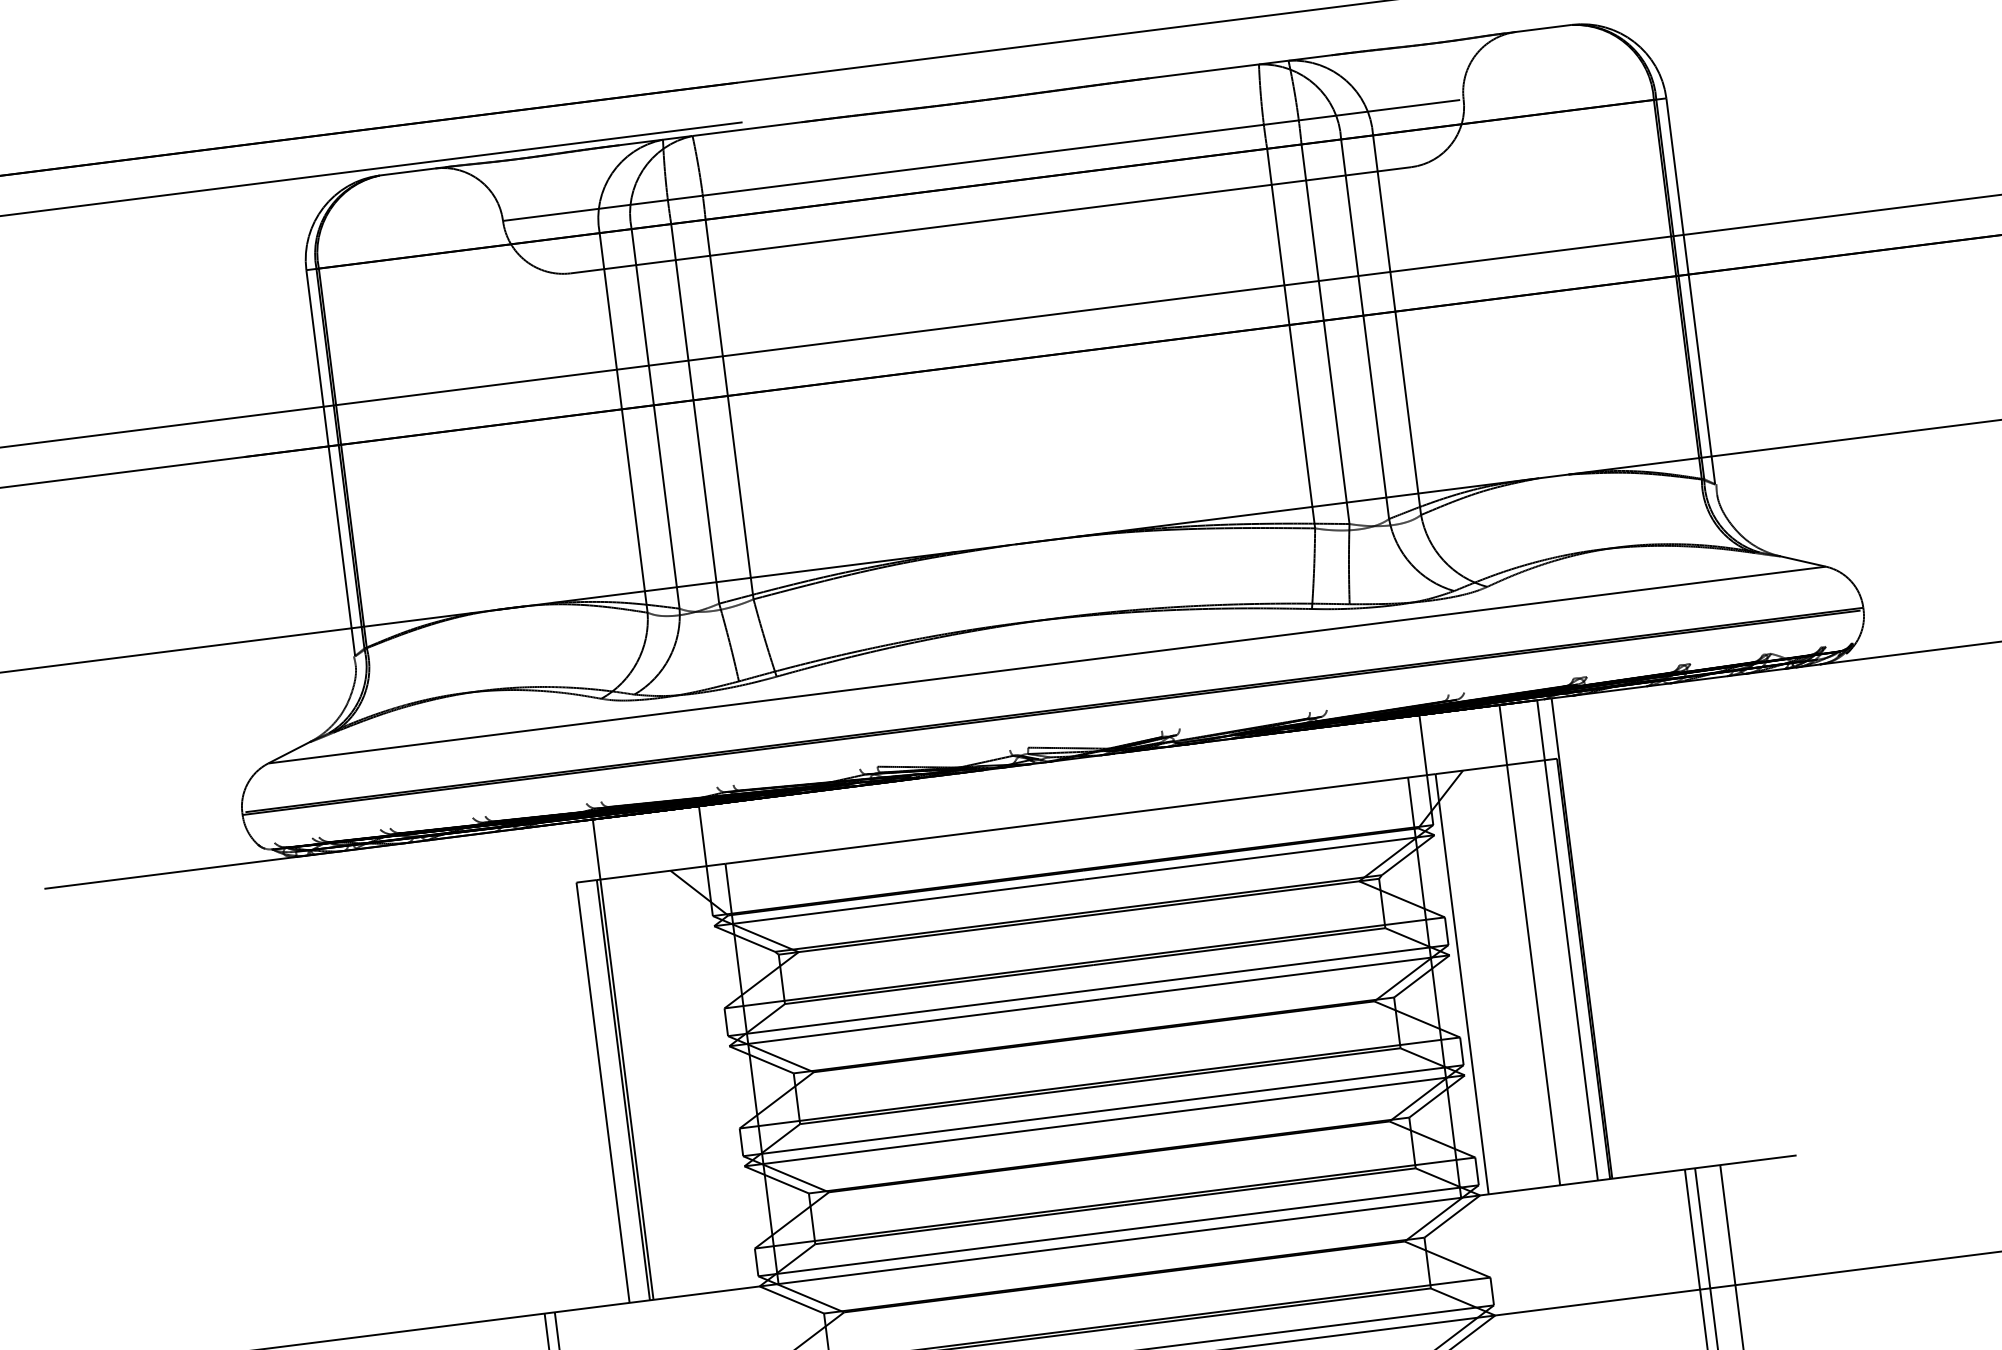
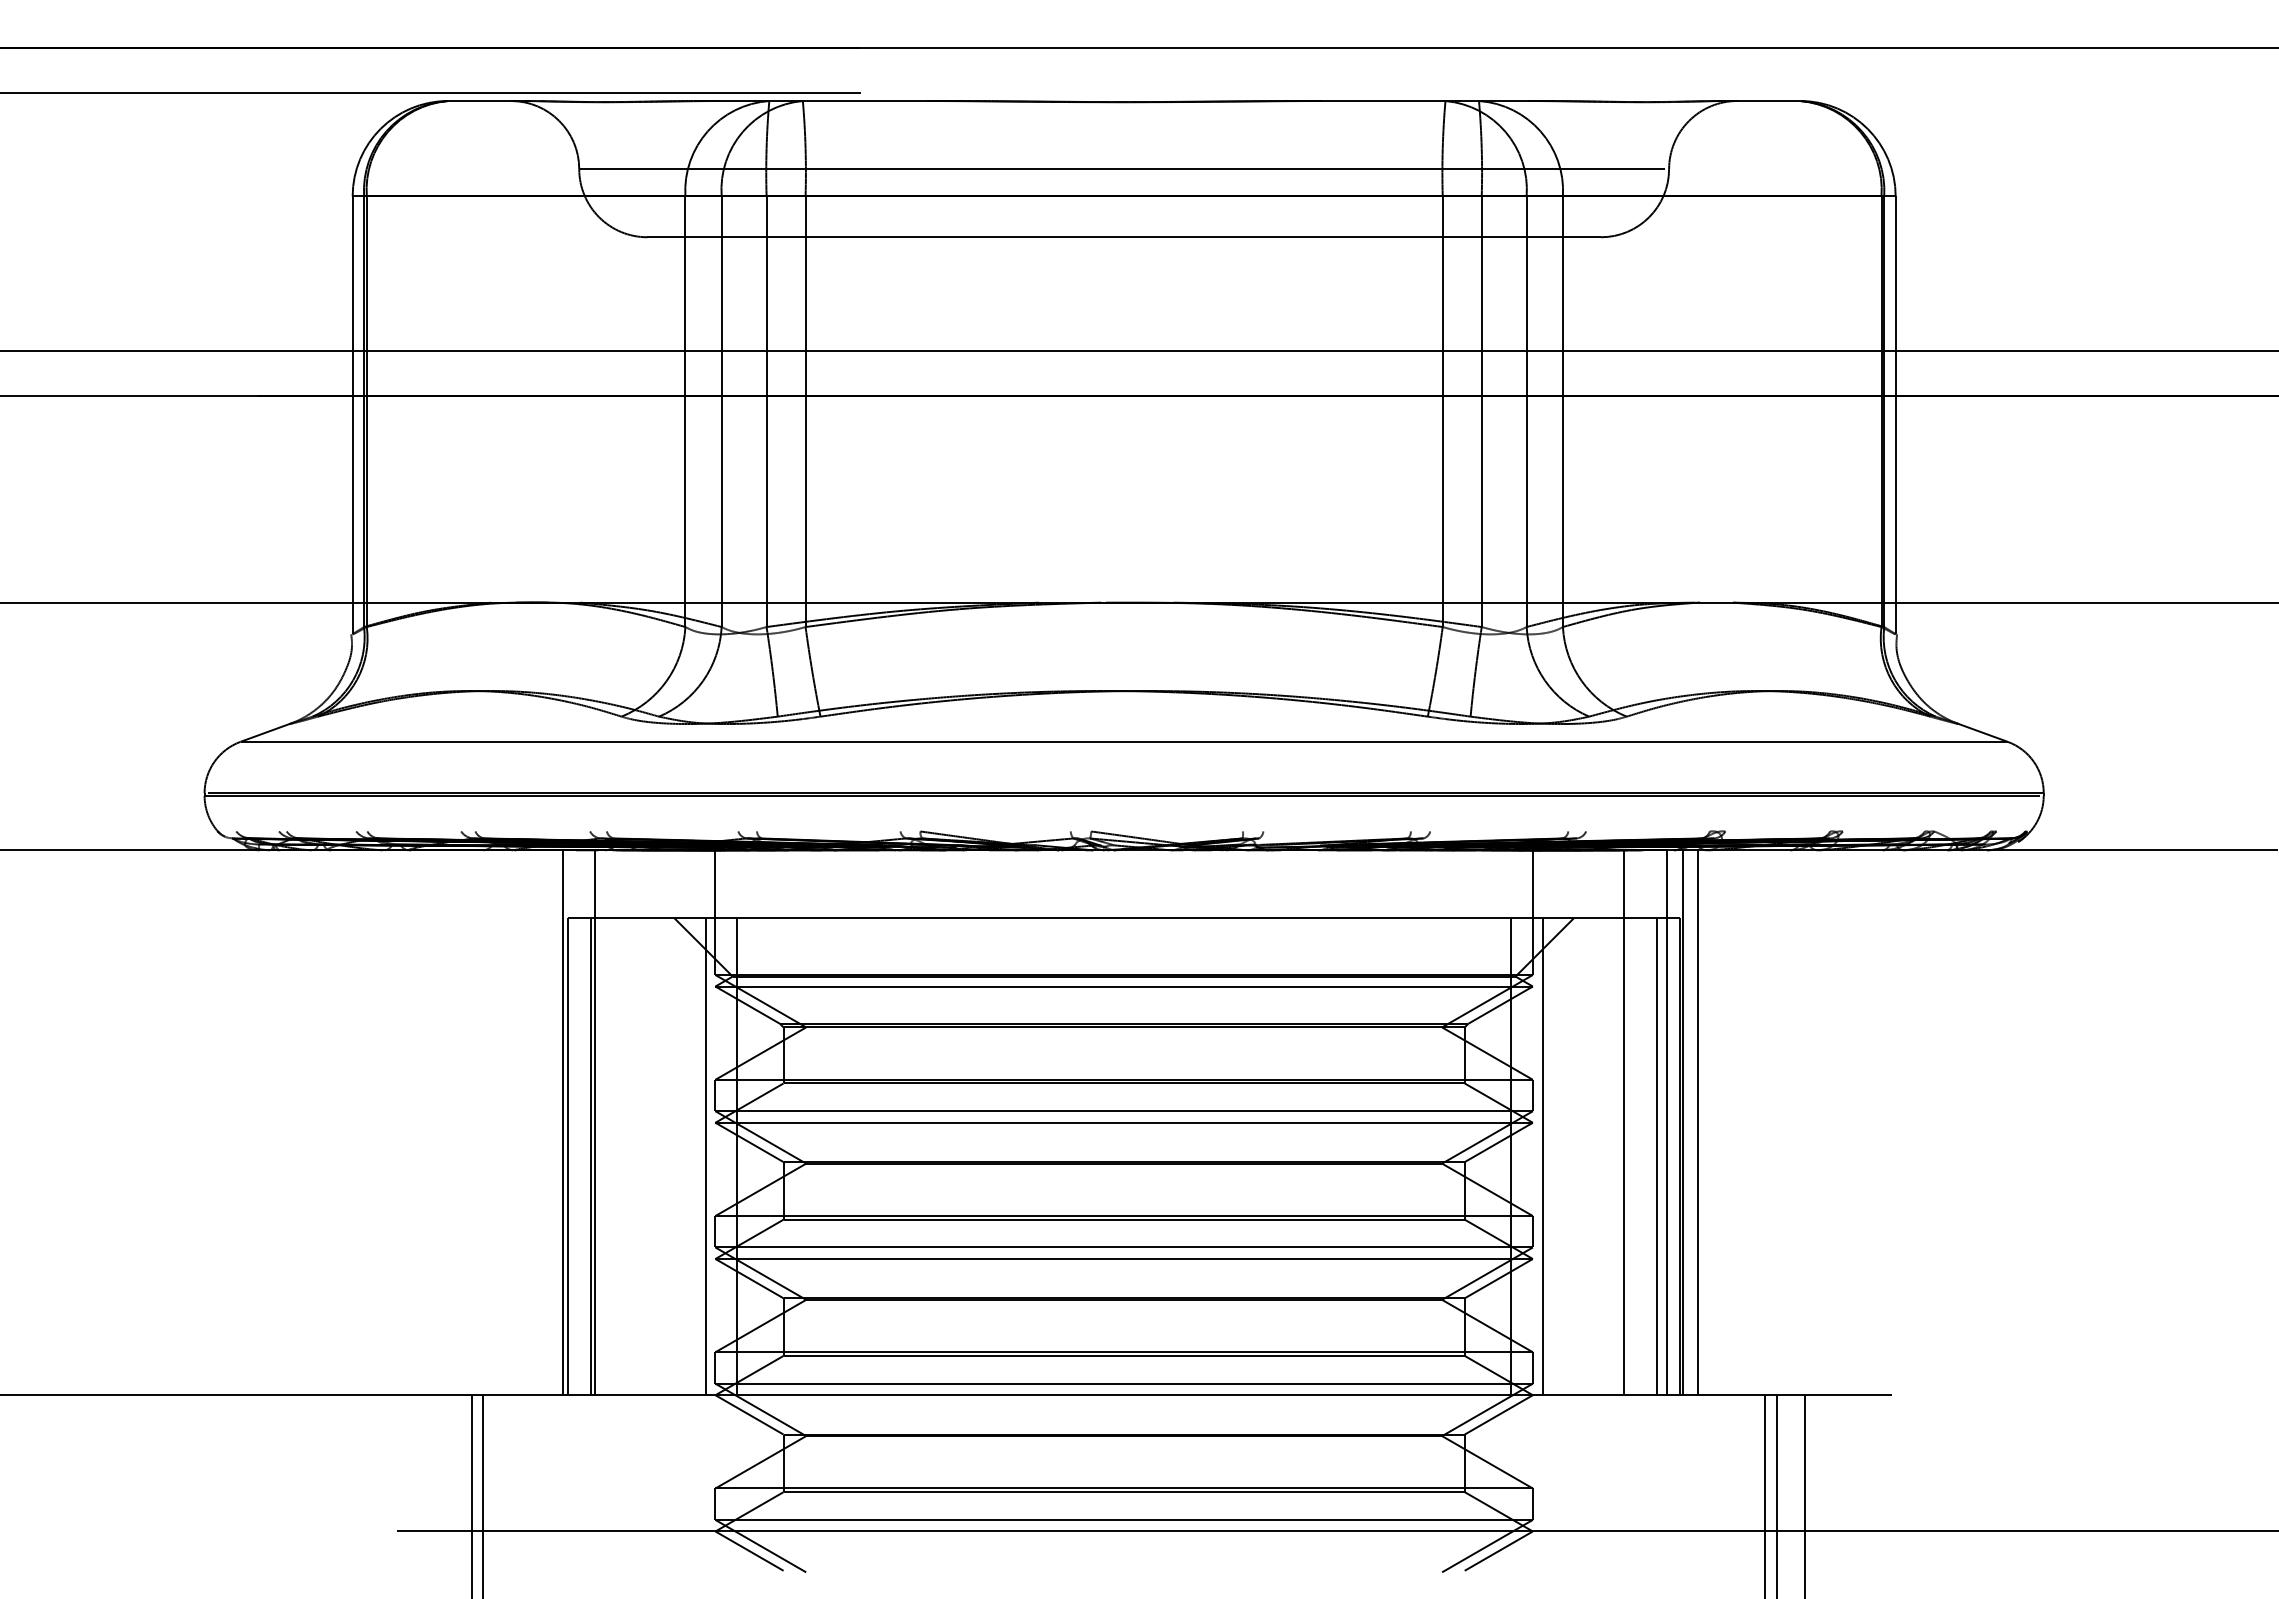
line: (1595, 936) -> (1698, 1122), added
line: (1563, 971) -> (1657, 1156), added
line: (595, 1062) -> (563, 1122), added
line: (724, 1077) -> (705, 1156), added

